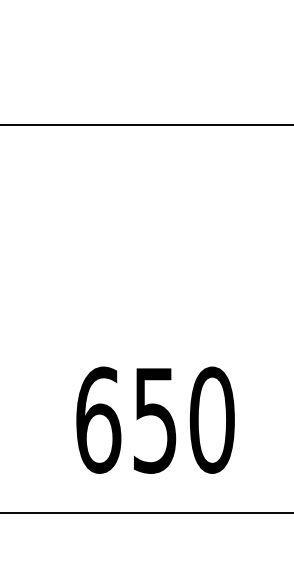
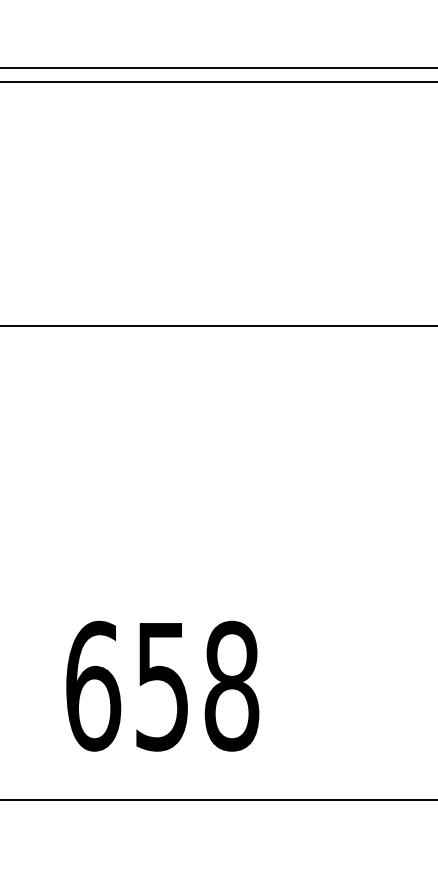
text: (211, 420) -> (231, 686), 650 -> 658

